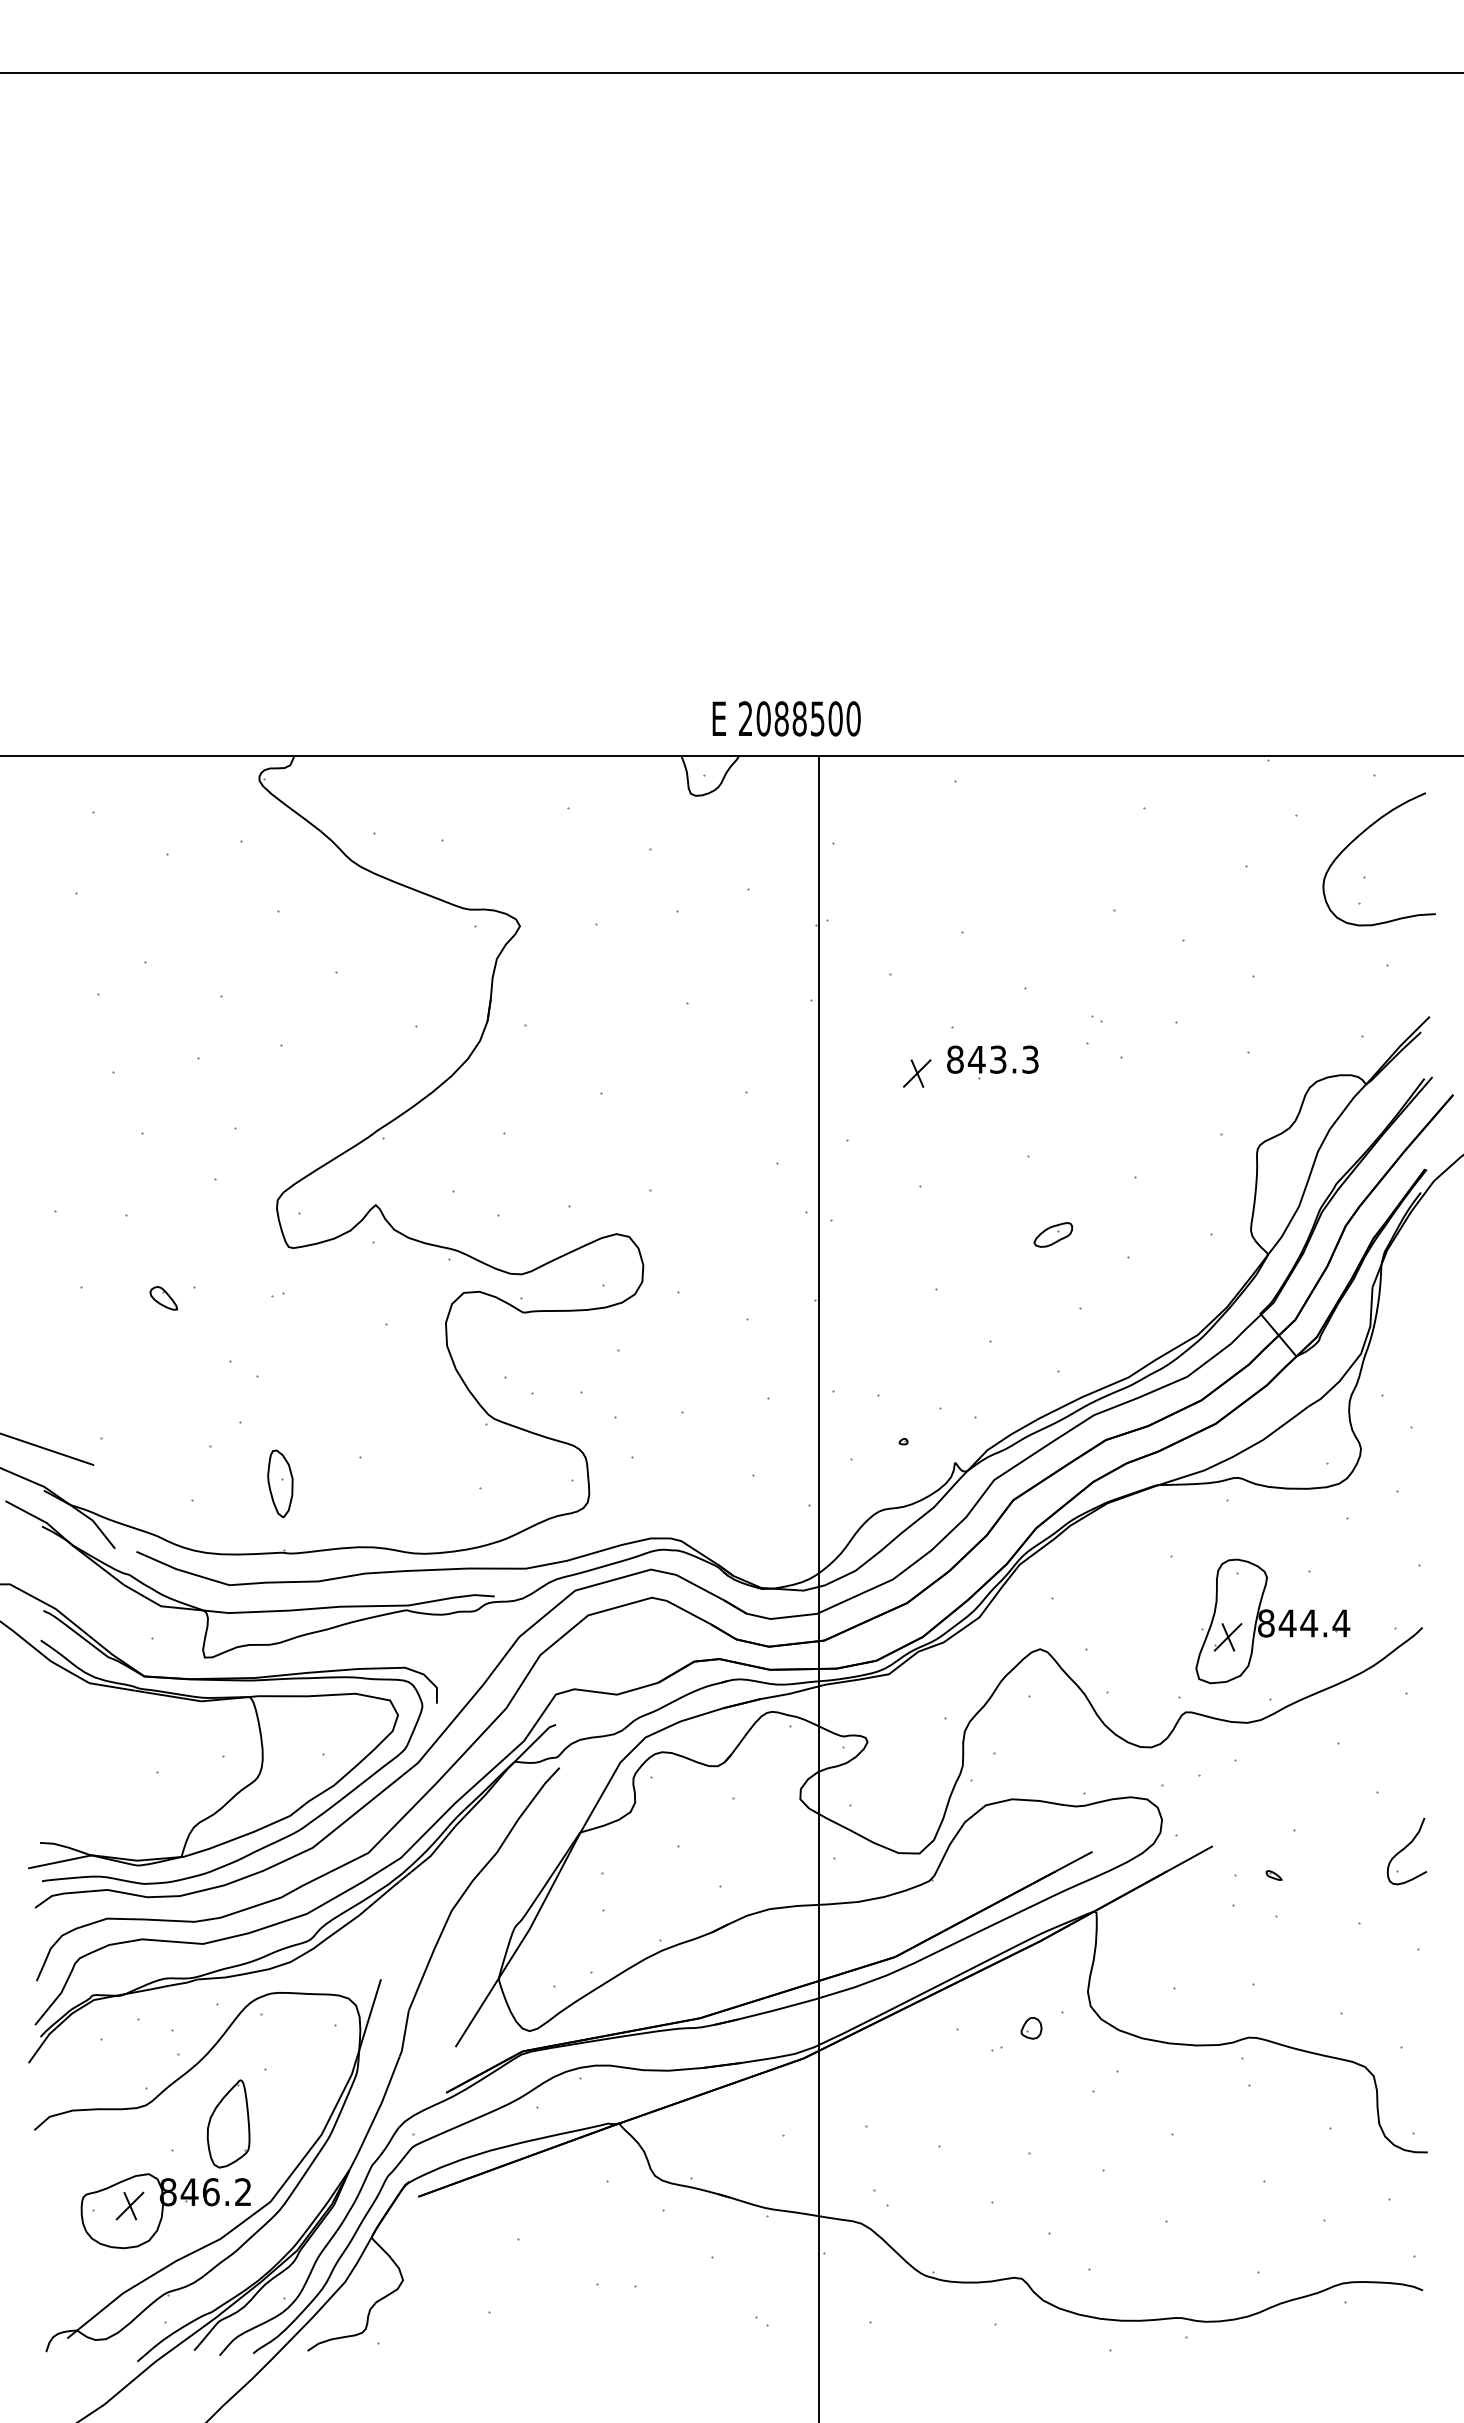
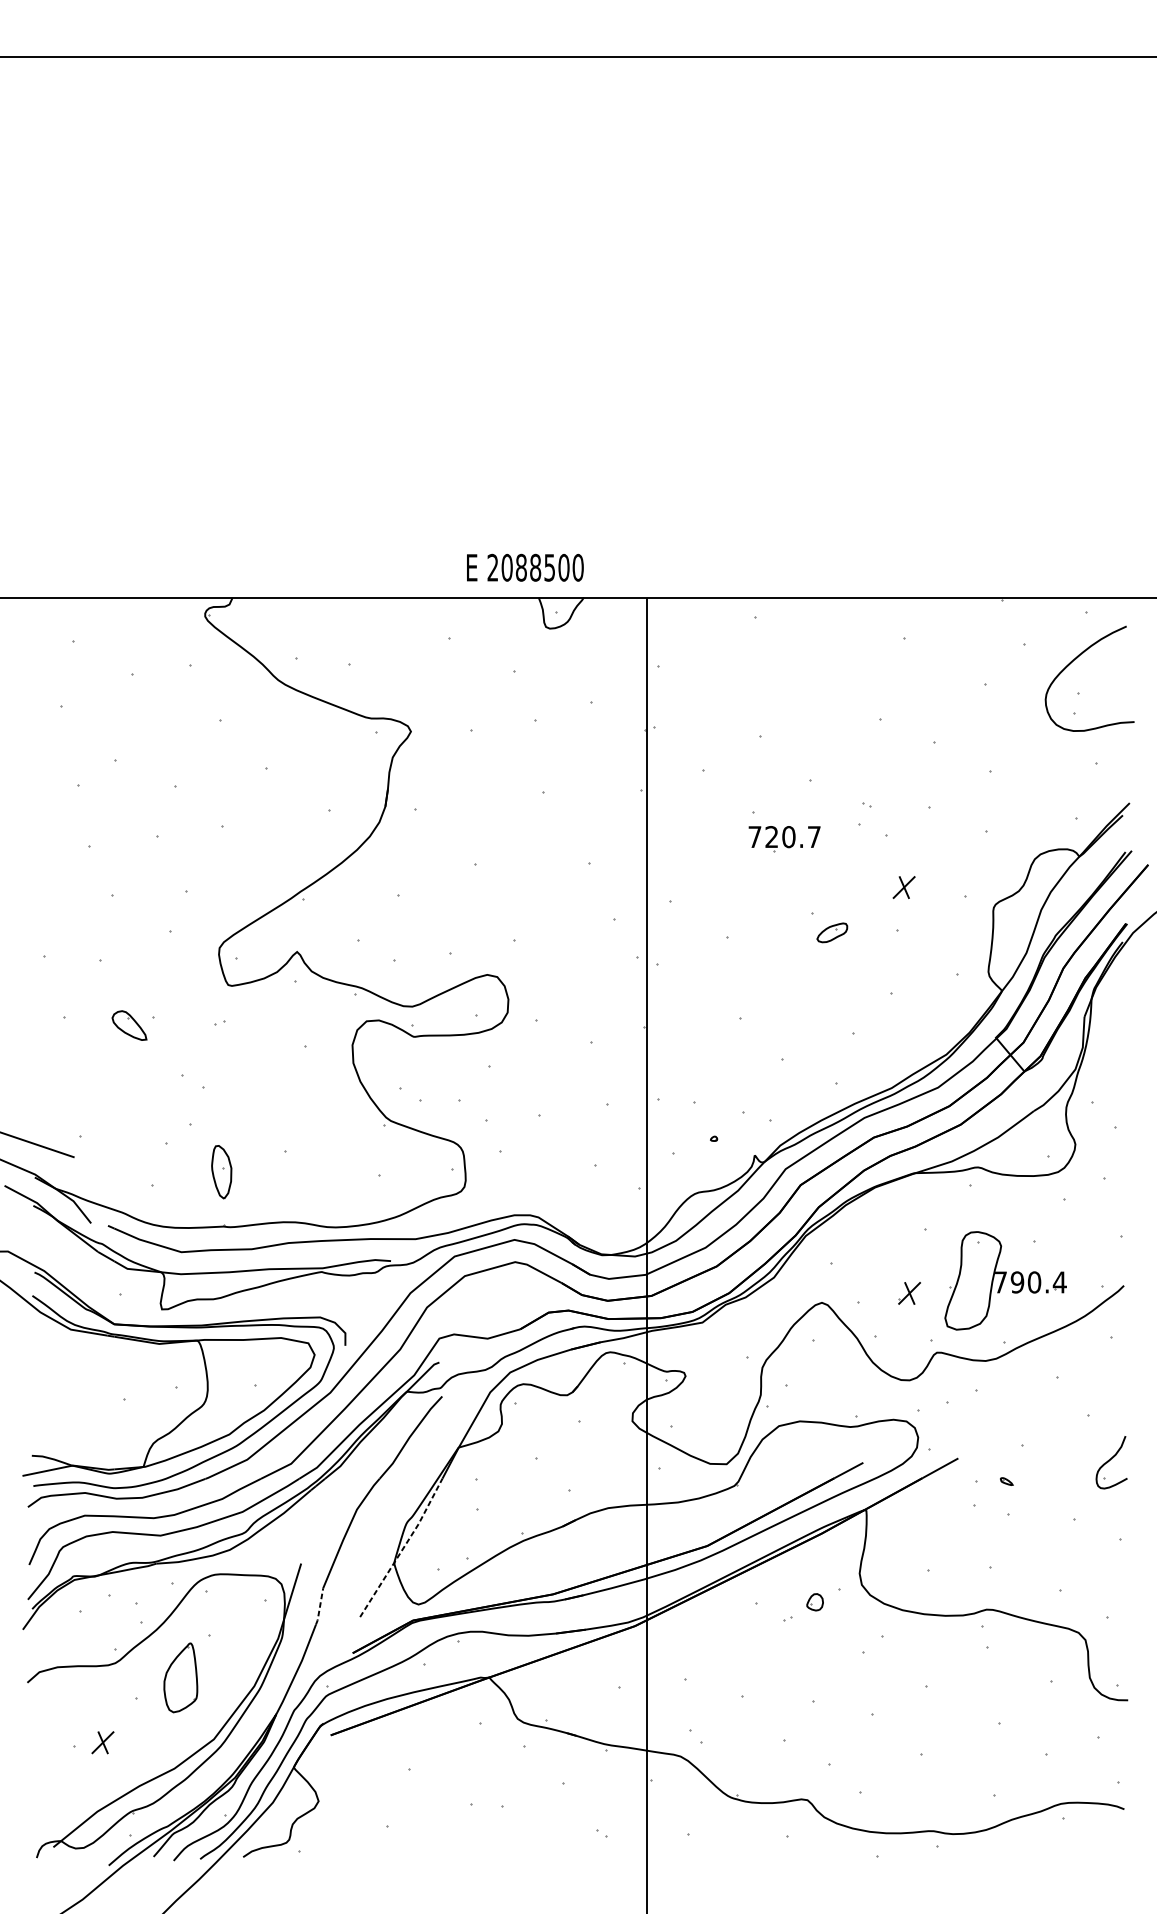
text: (786, 718) -> (525, 567), moved
text: (992, 1059) -> (784, 836), 843.3 -> 720.7
part: (917, 1073) -> (904, 887), moved
part: (1053, 1234) -> (832, 932), moved
part: (163, 1298) -> (129, 1025), size x1.6
text: (1288, 1623) -> (1018, 1282), 844.4 -> 790.4
part: (1227, 1637) -> (909, 1293), moved
line: (510, 1959) -> (403, 1547), solid -> dashed
line: (404, 2033) -> (319, 1606), solid -> dashed
part: (165, 2211) -> (130, 1747), removed

